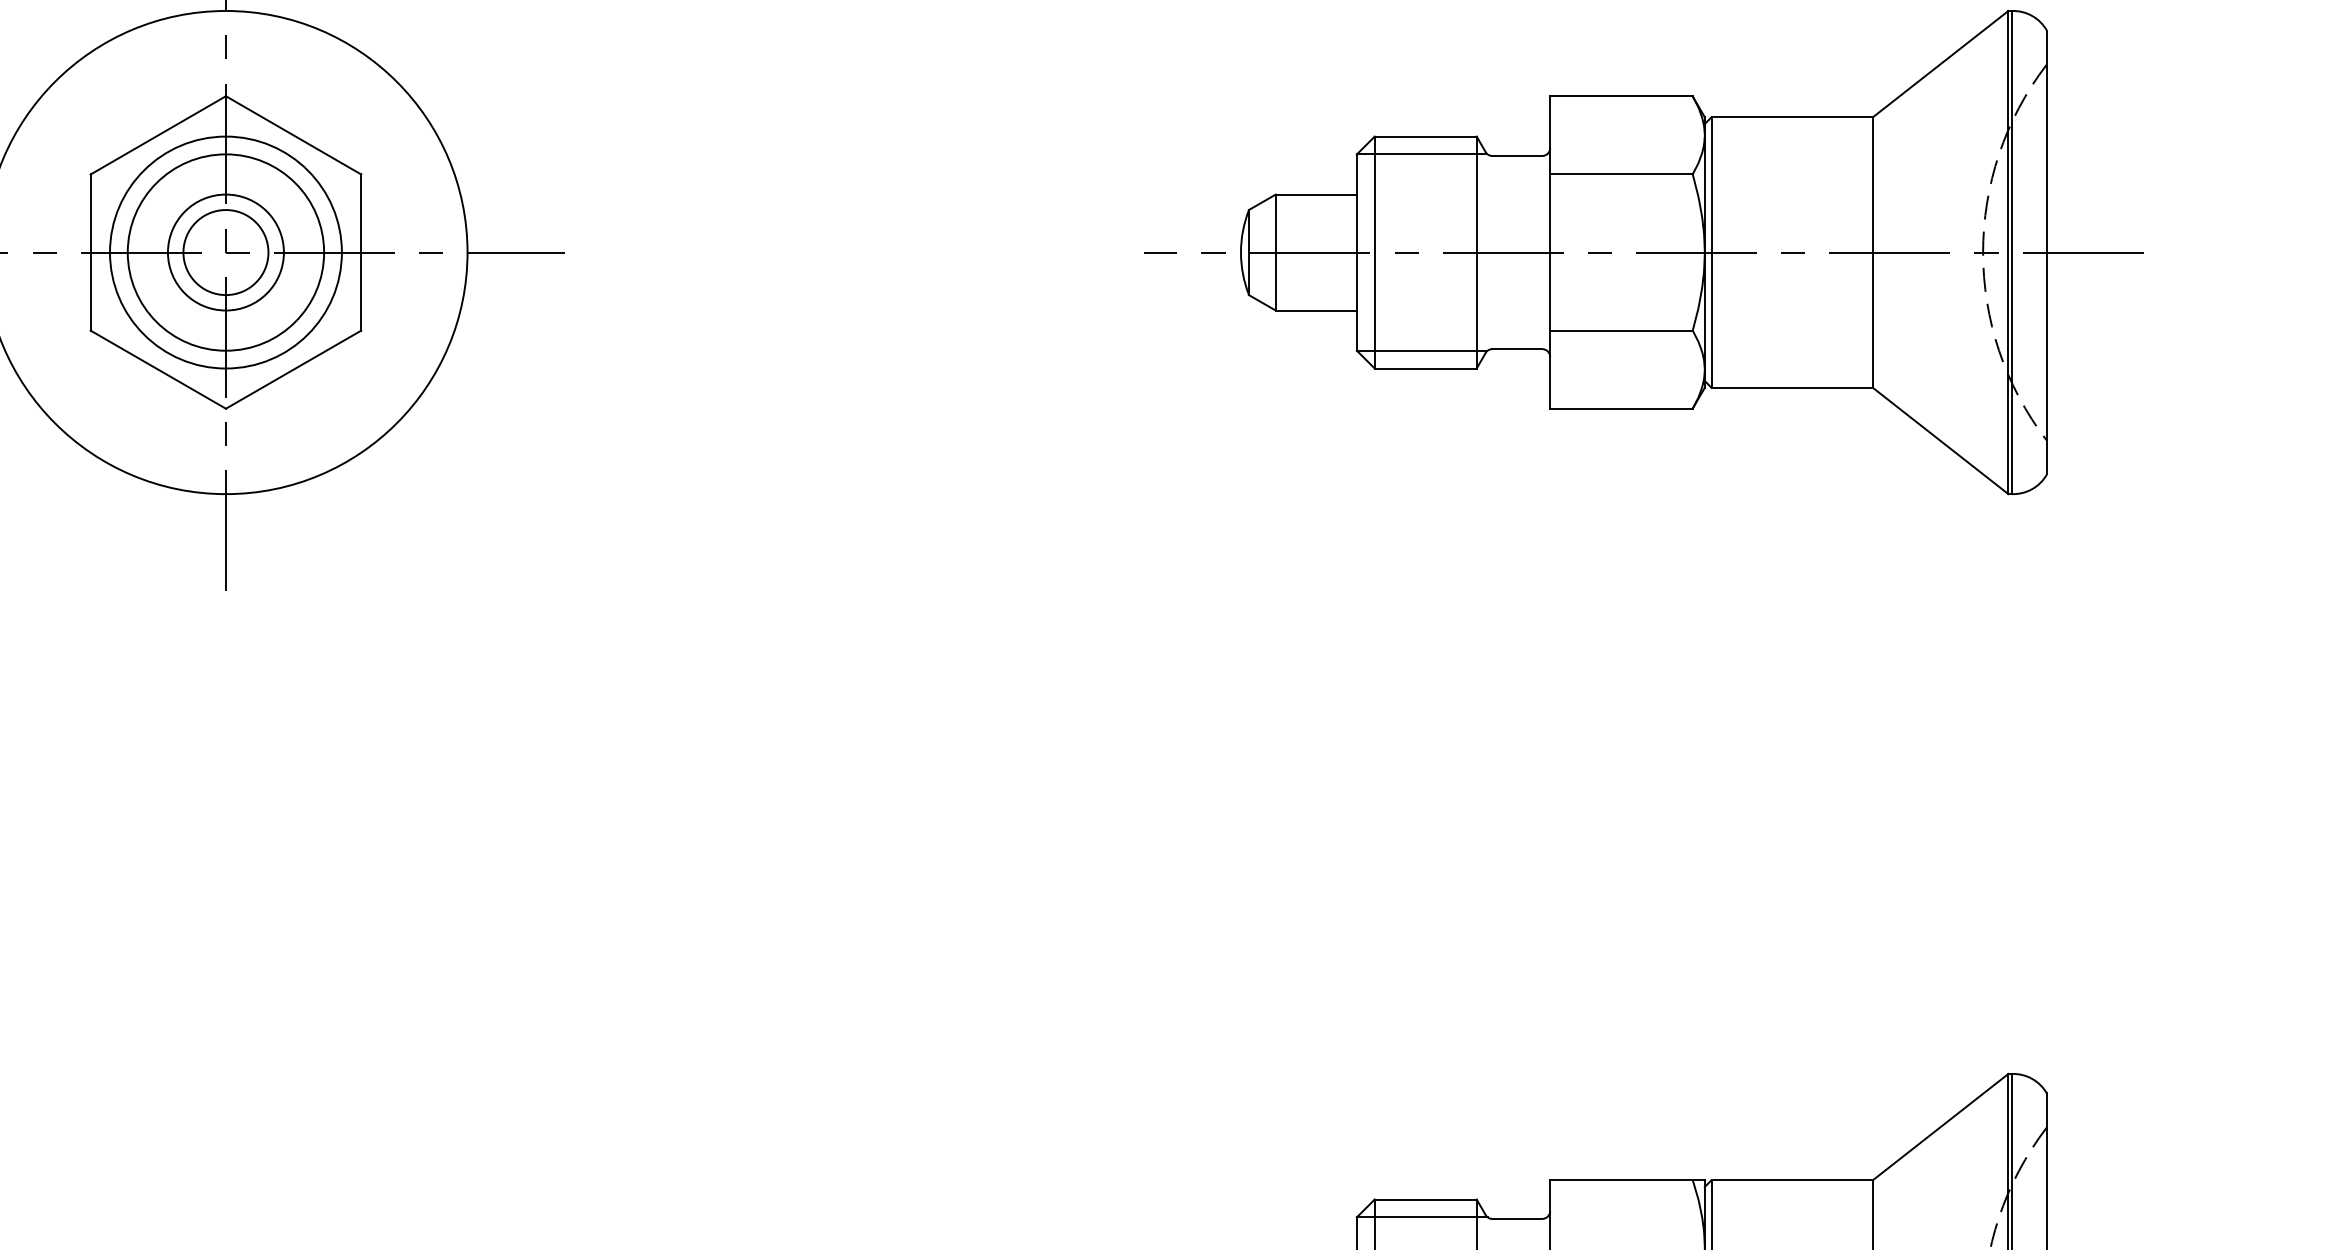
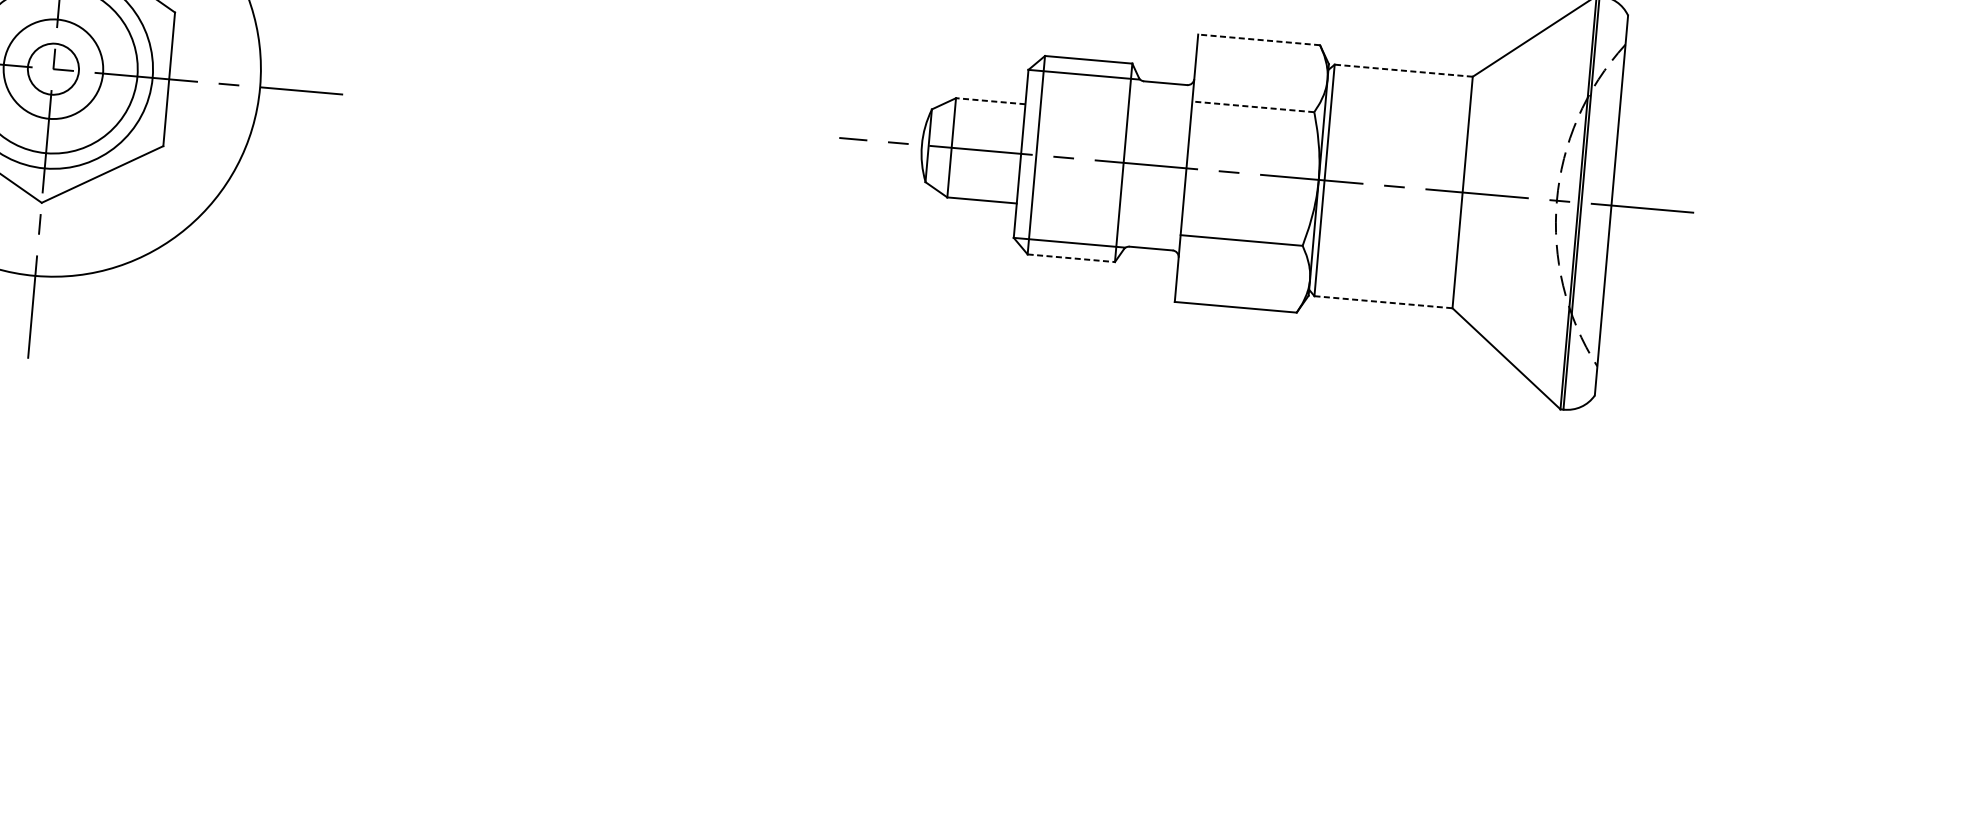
line: (1620, 96) -> (1258, 40), solid -> dashed
line: (1792, 117) -> (1403, 70), solid -> dashed
line: (1620, 174) -> (1252, 106), solid -> dashed
line: (1316, 194) -> (990, 101), solid -> dashed
circle: (225, 252) -> (53, 69), size x0.7
line: (1426, 368) -> (1071, 258), solid -> dashed
line: (1792, 387) -> (1383, 301), solid -> dashed

